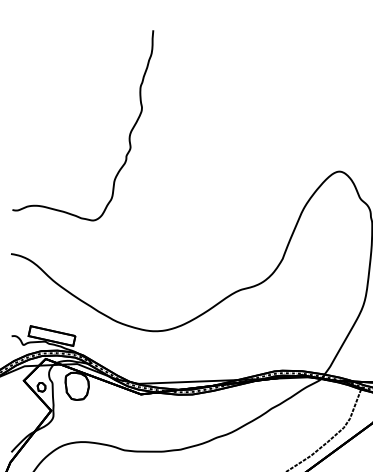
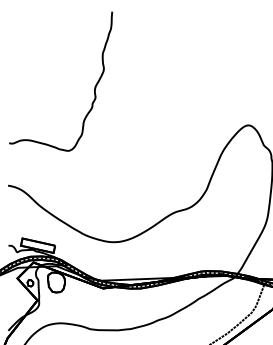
curve: (128, 136) -> (94, 89), moved

